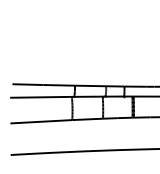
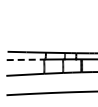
line: (43, 96) -> (26, 59), solid -> dashed

